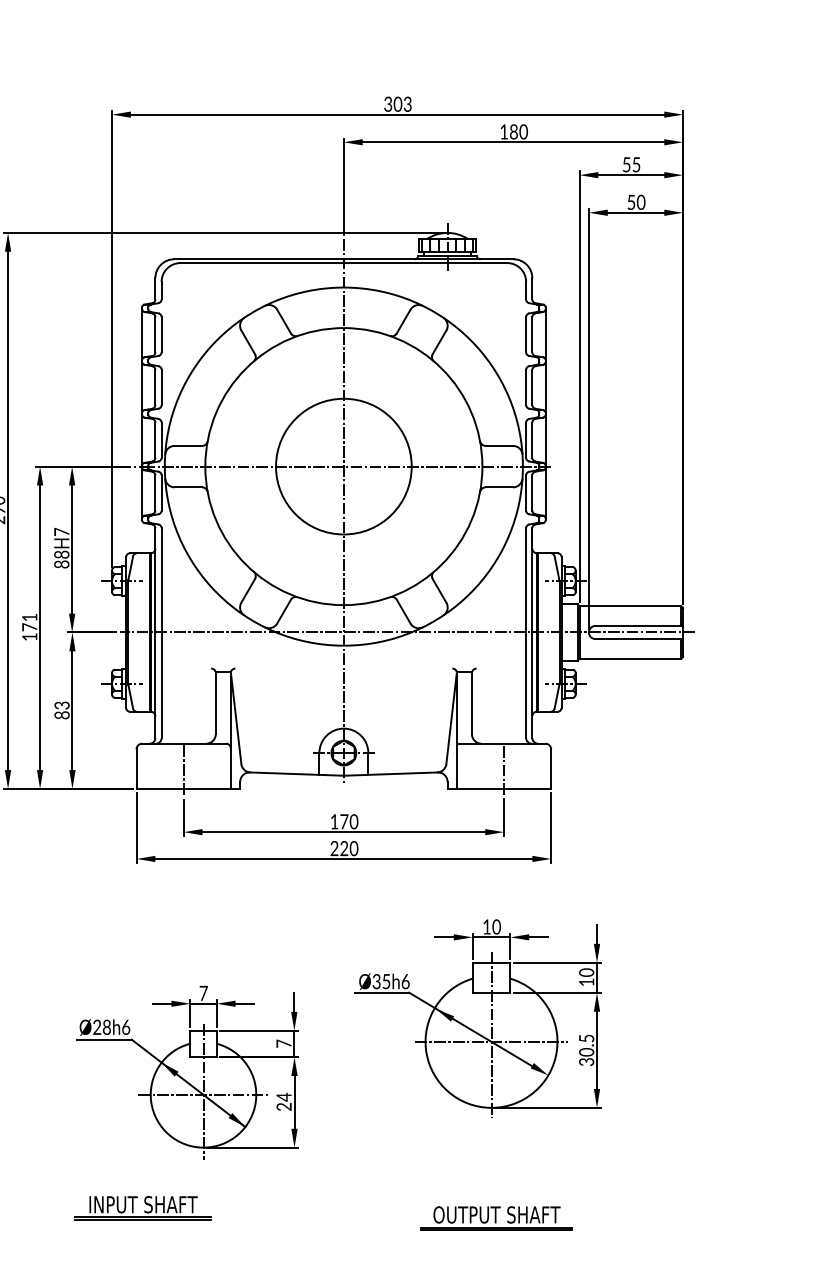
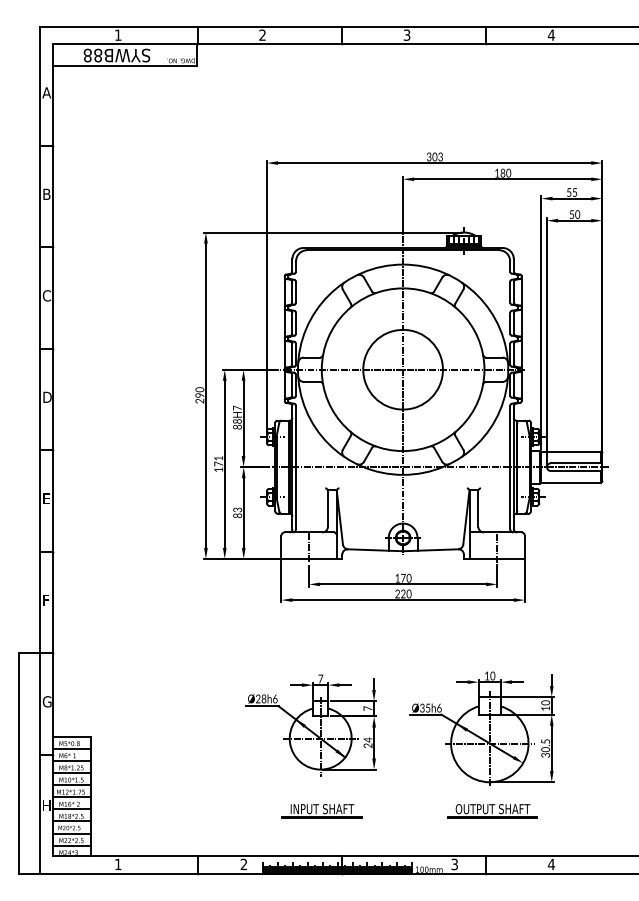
part: (477, 1016) -> (481, 728), moved
part: (141, 1208) -> (321, 811), moved

